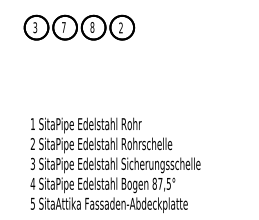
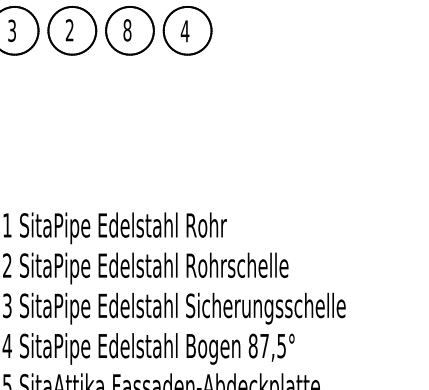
text: (63, 27) -> (69, 30), 7 -> 2
text: (120, 27) -> (184, 30), 2 -> 4

